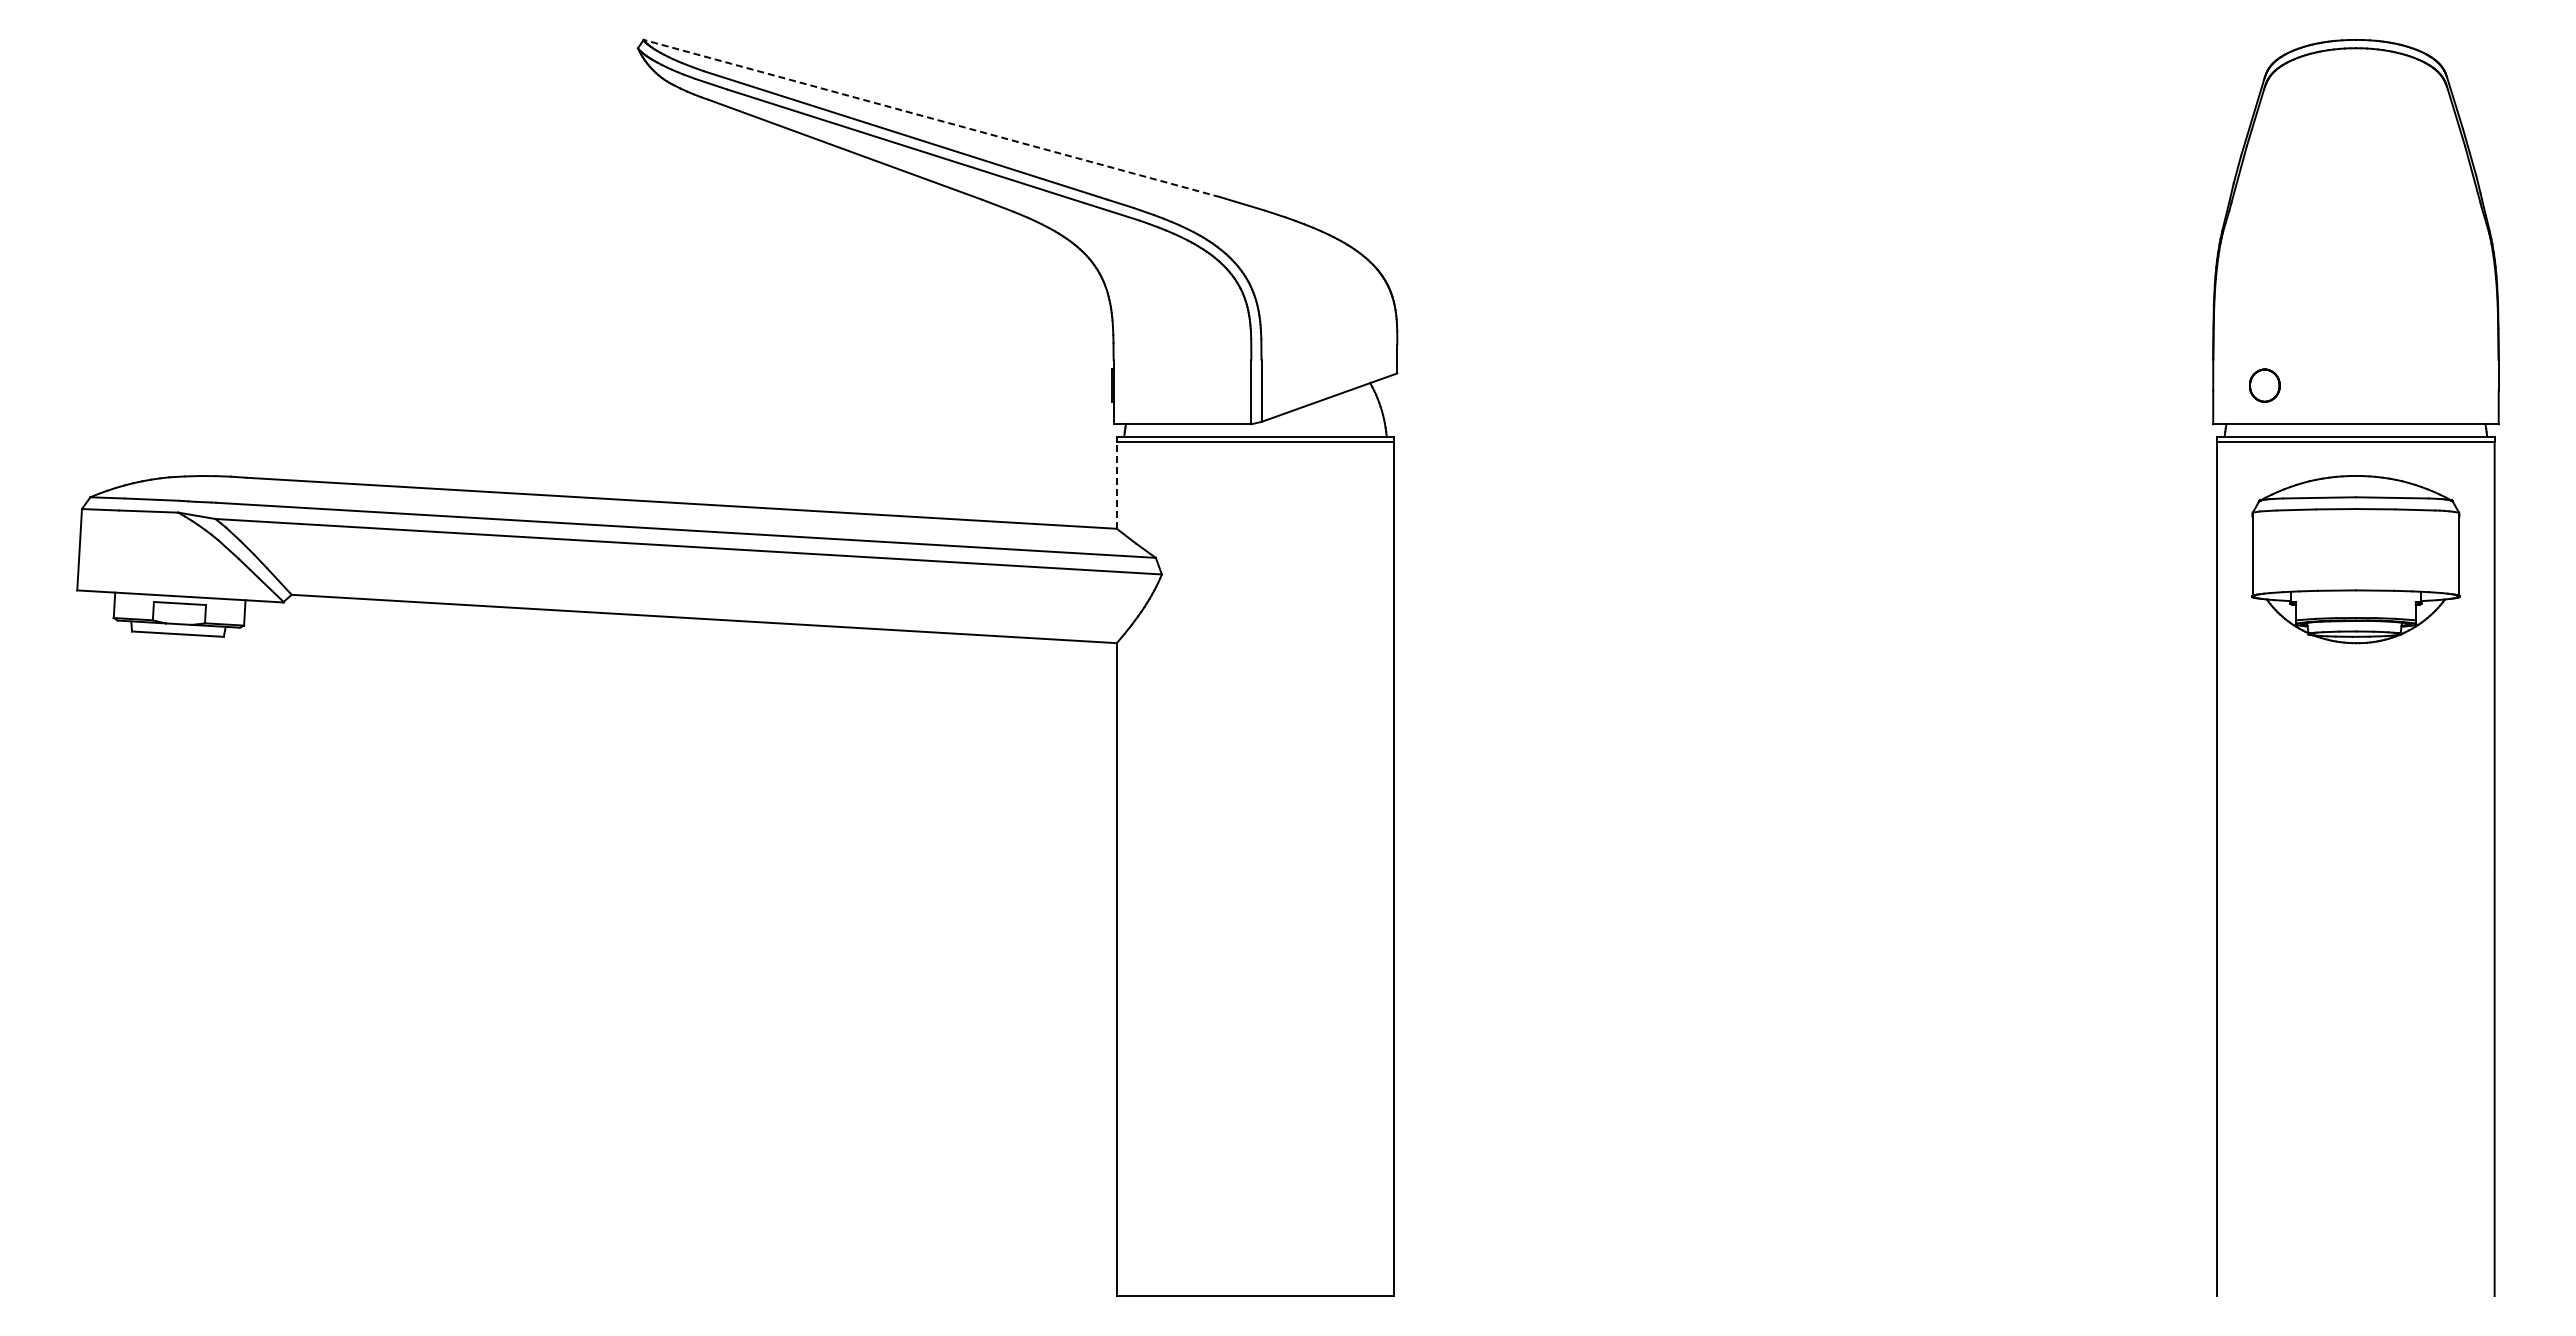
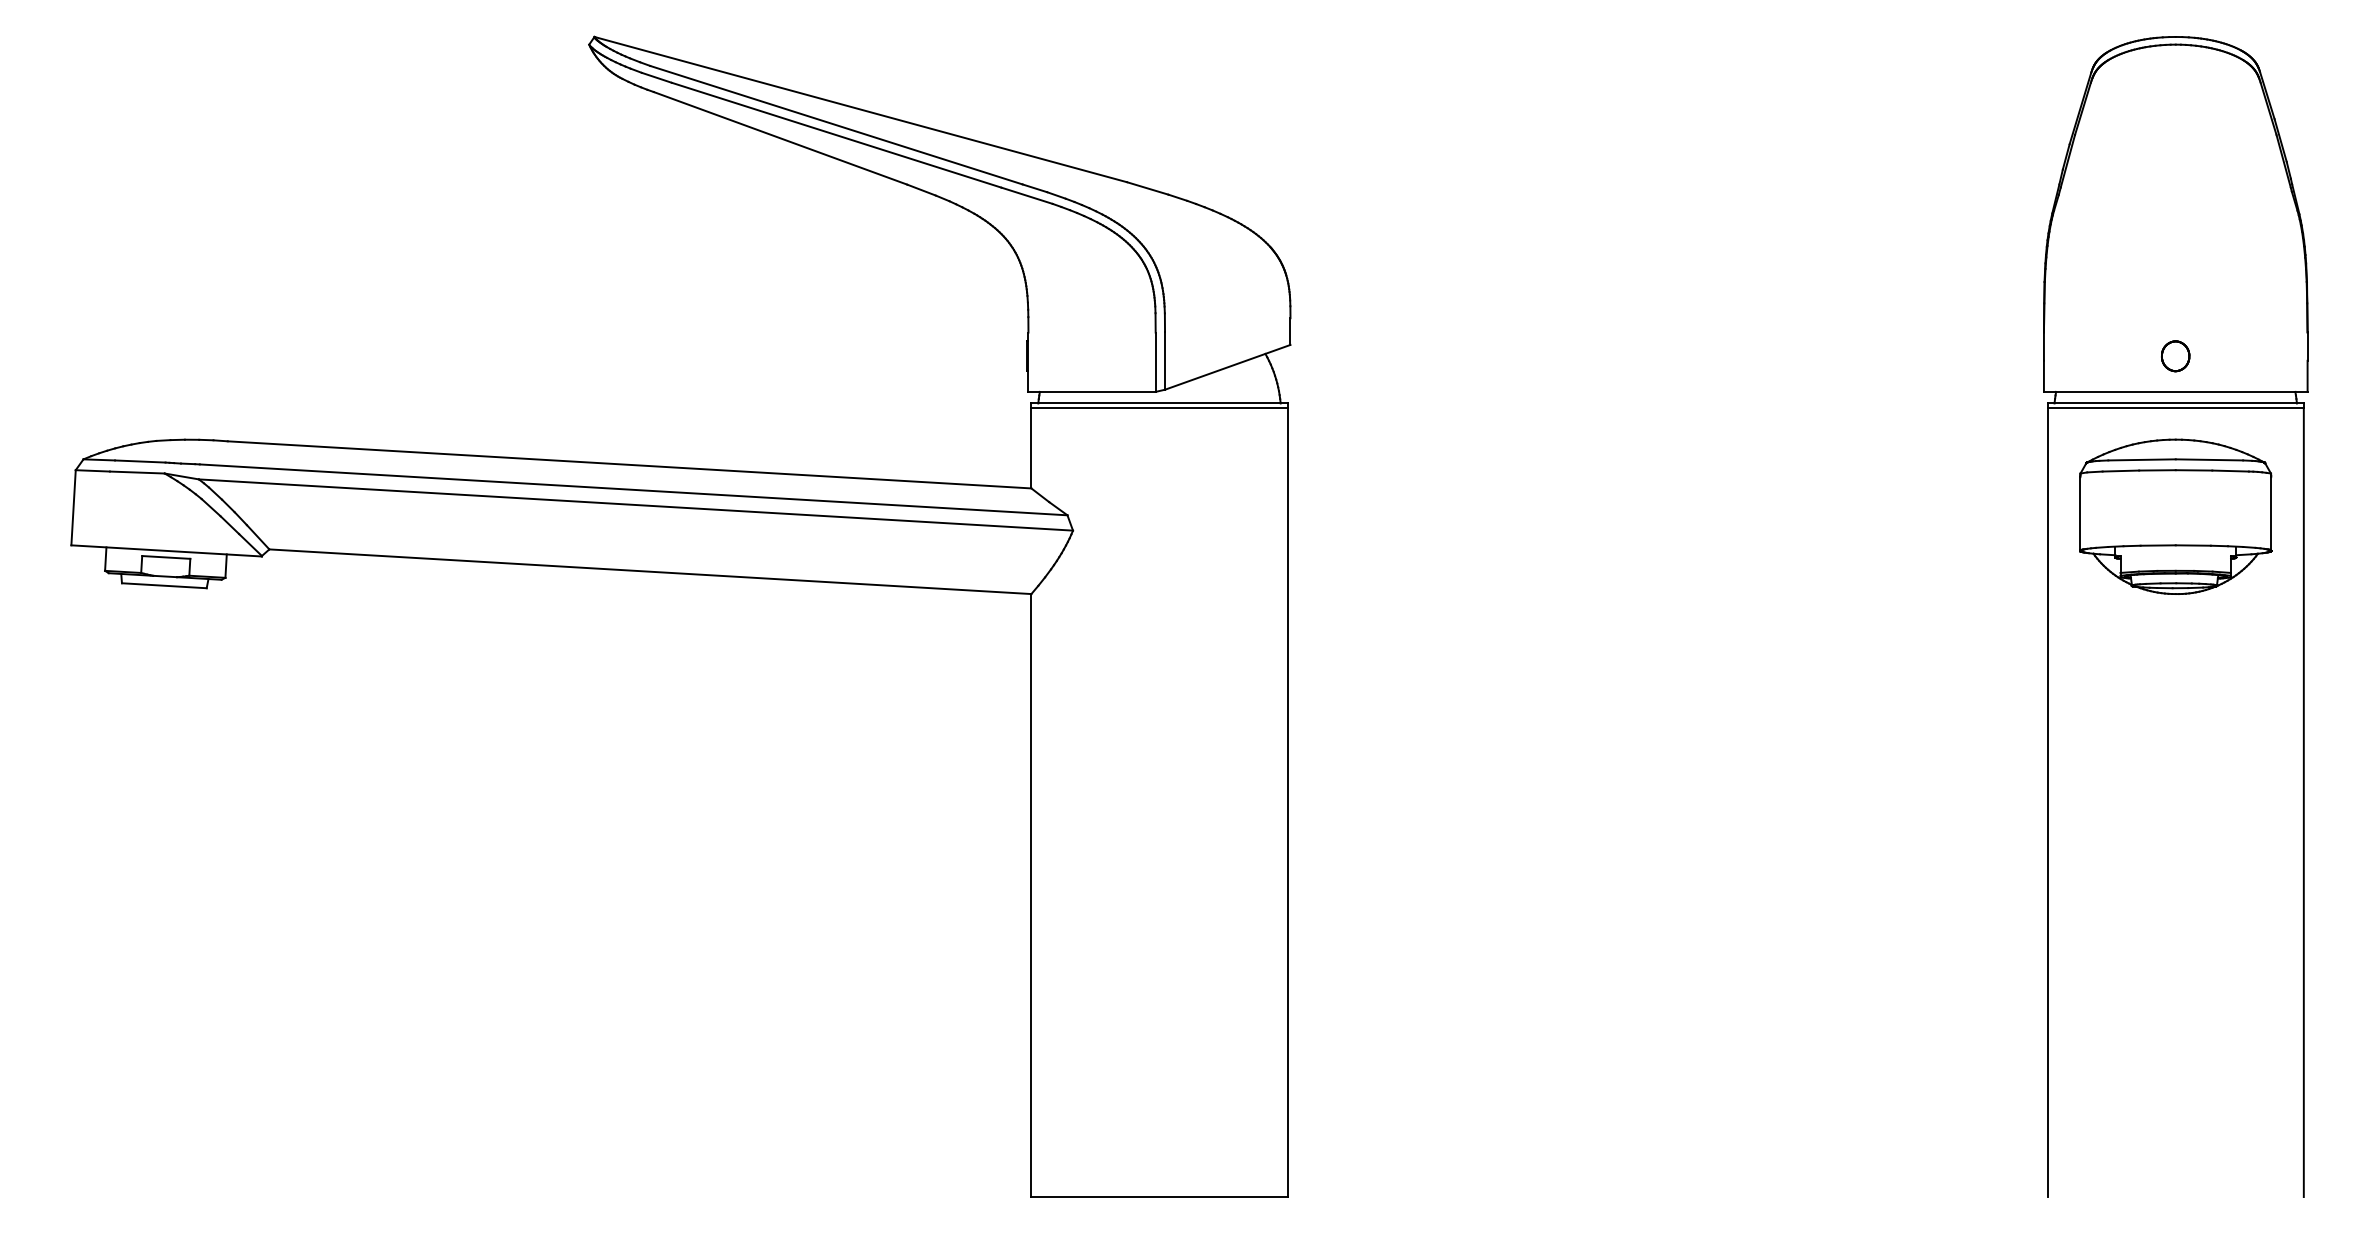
line: (932, 118) -> (861, 109), dashed -> solid
part: (2264, 385) -> (2175, 356), moved
line: (1116, 485) -> (1031, 448), dashed -> solid

